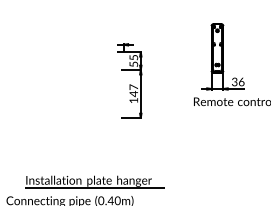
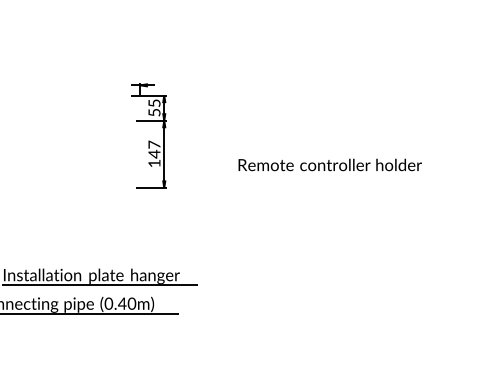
part: (223, 57) -> (279, 102), removed

